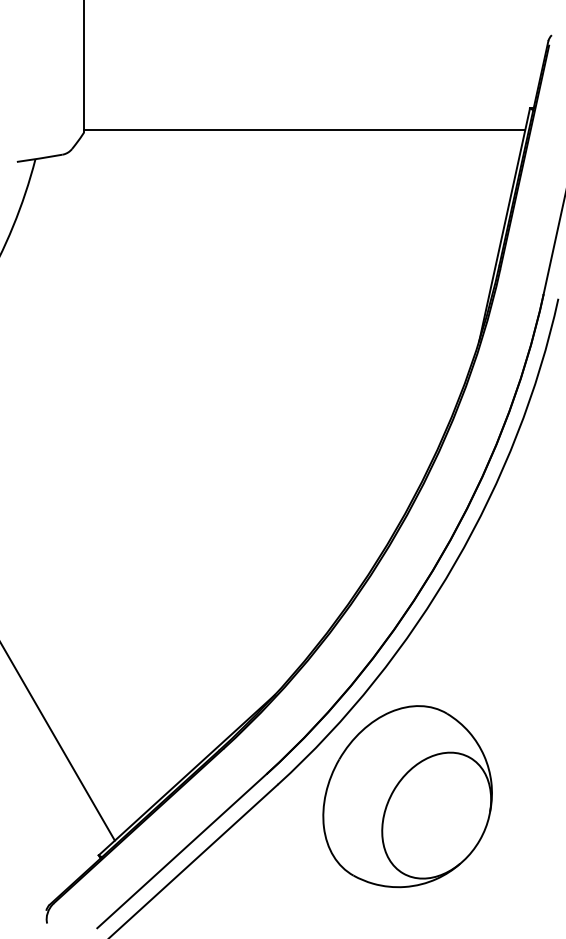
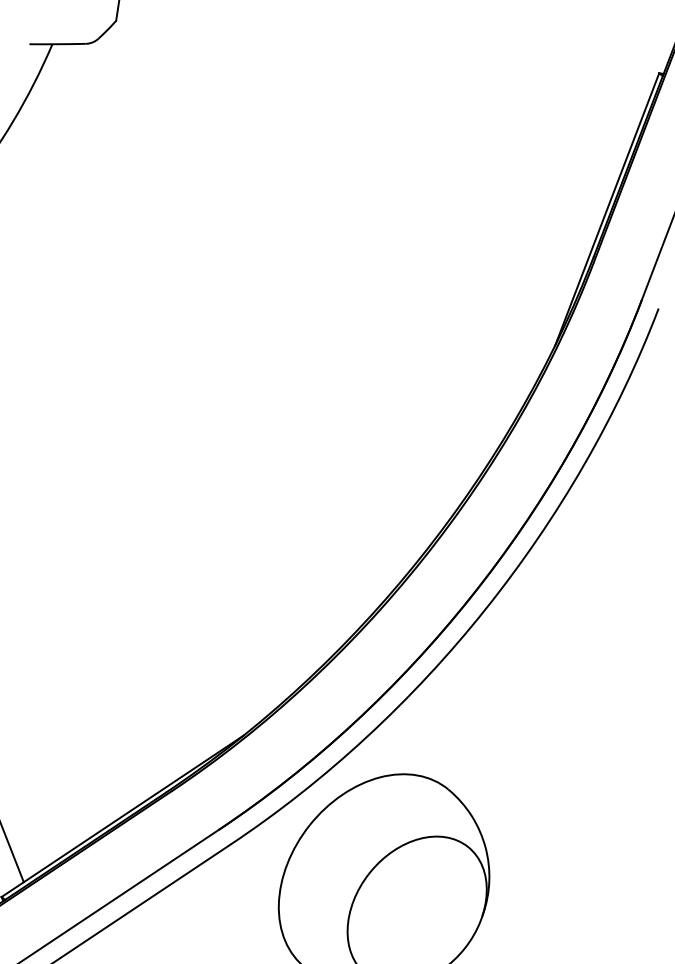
line: (304, 129) -> (382, 57), removed

